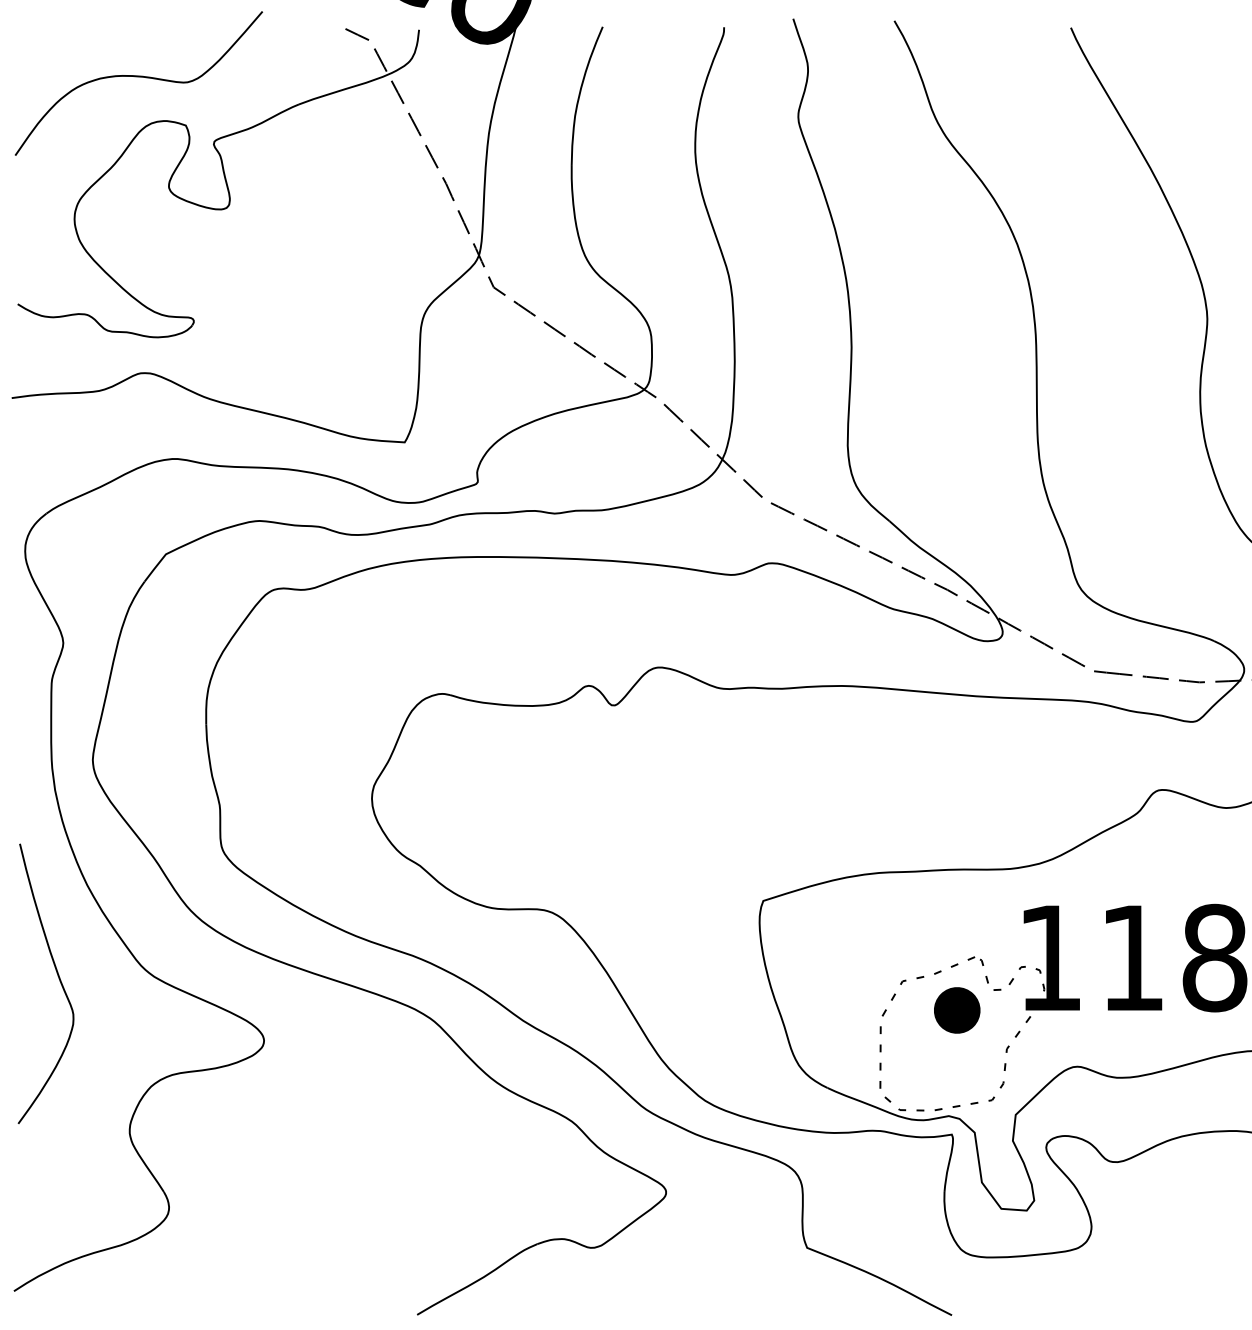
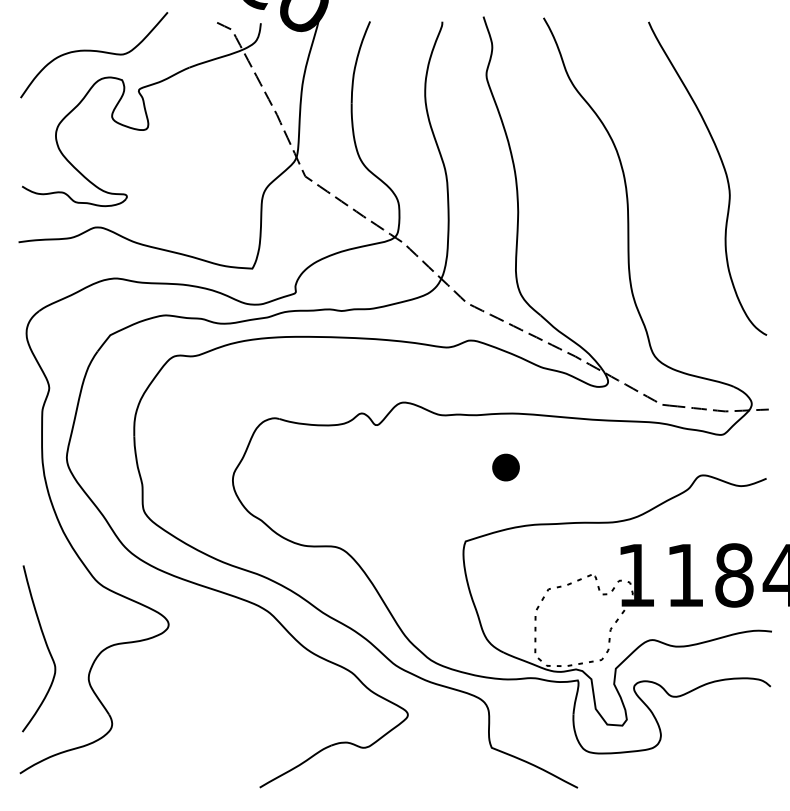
curve: (58, 981) -> (46, 647), moved
part: (956, 1010) -> (505, 467), moved

